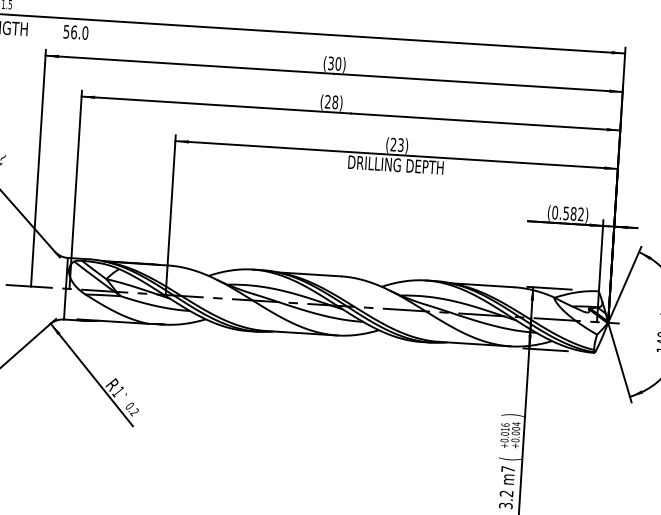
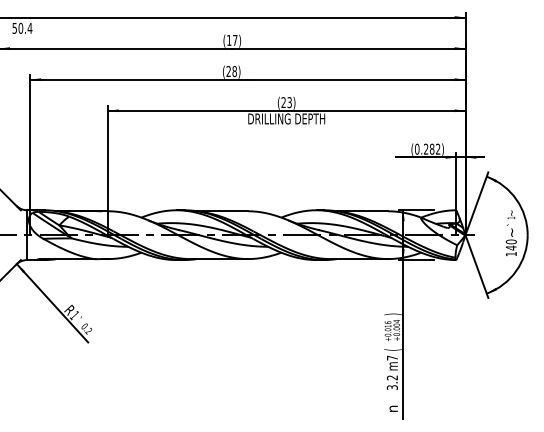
text: (79, 31) -> (25, 27), 56.0 -> 50.4
text: (335, 62) -> (232, 39), (30) -> (17)
text: (566, 212) -> (426, 148), (0.582) -> (0.282)

